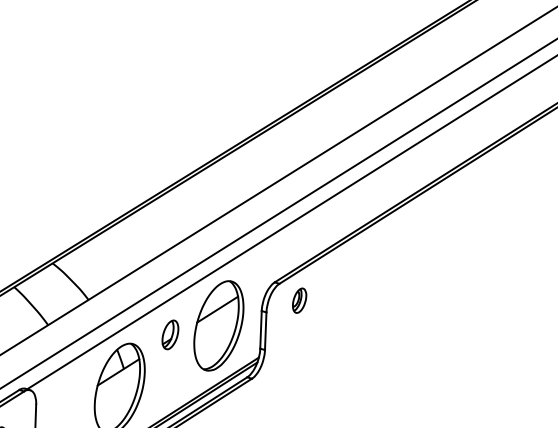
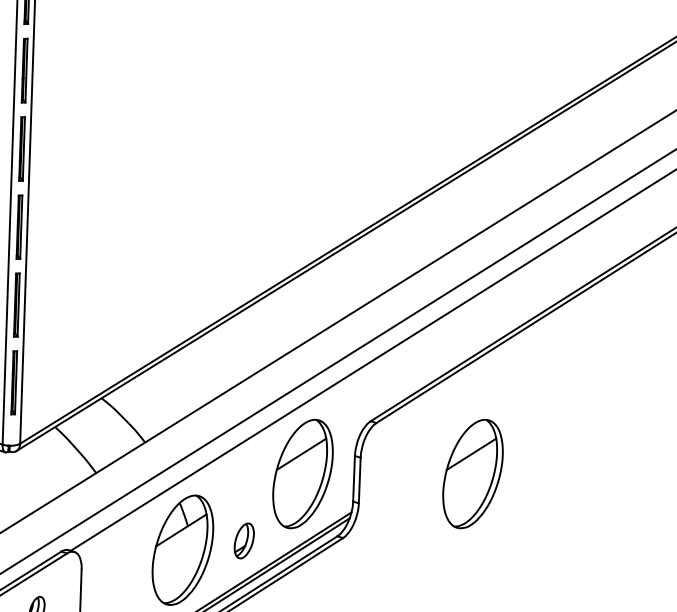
part: (299, 300) -> (400, 443), removed
part: (358, 325) -> (472, 473), added
part: (169, 334) -> (243, 540), moved

